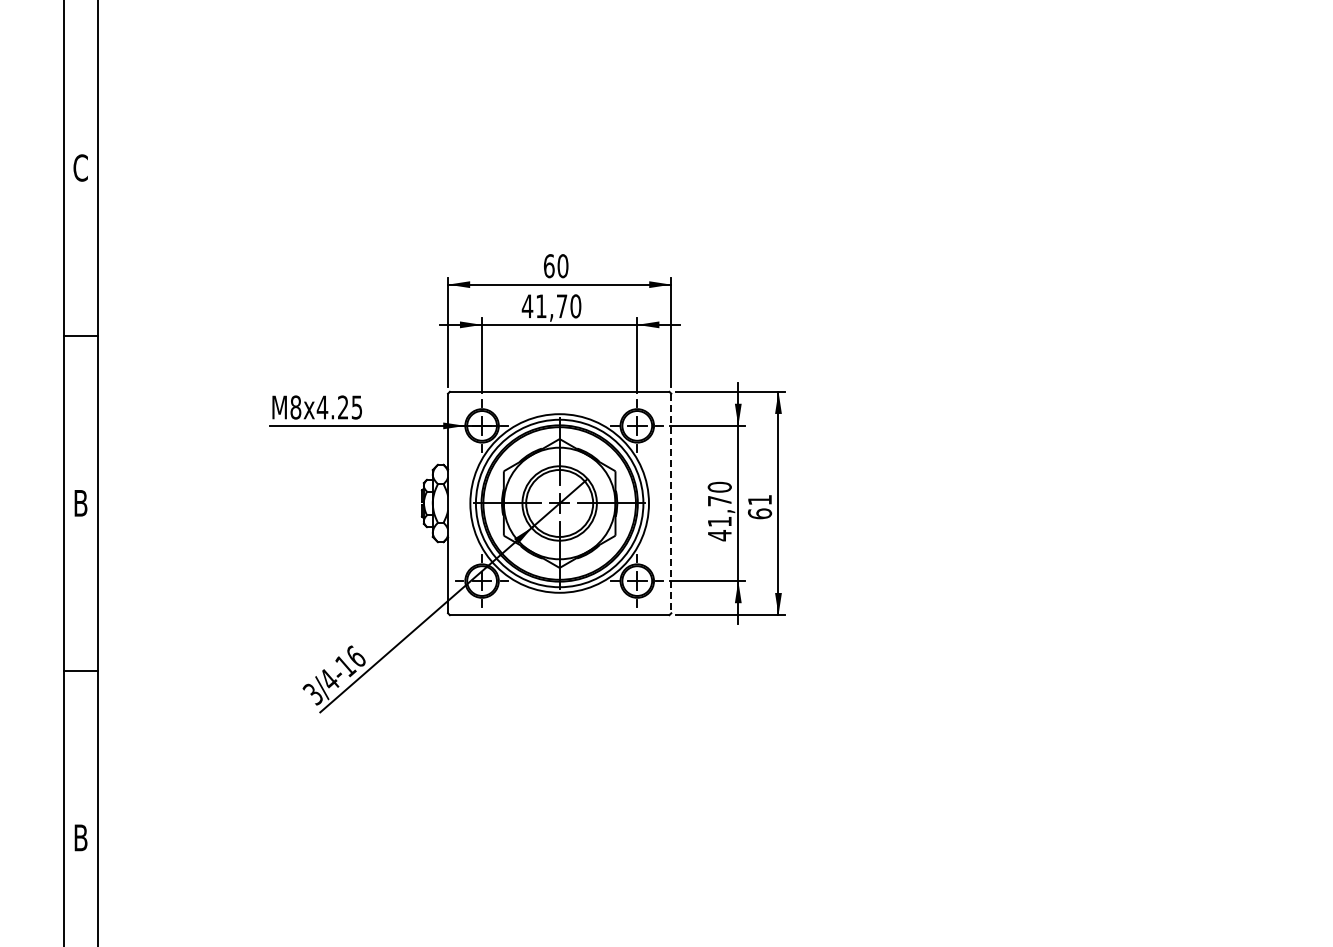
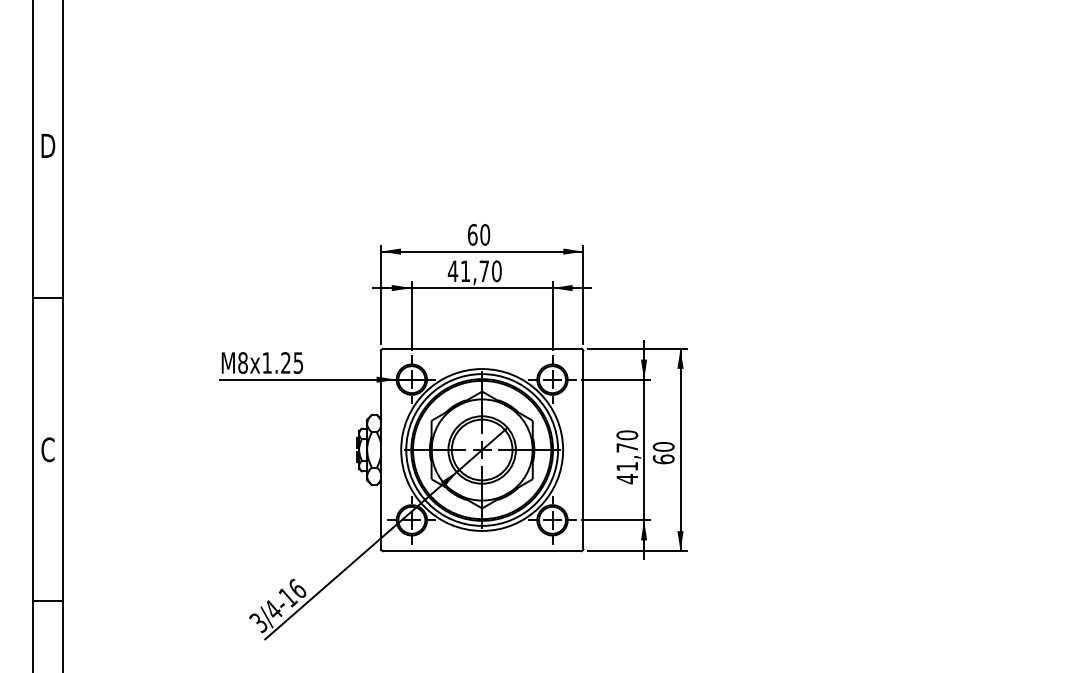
text: (80, 167) -> (47, 145), C -> D
text: (322, 407) -> (267, 362), M8x4.25 -> M8x1.25
text: (760, 499) -> (664, 446), 61 -> 60
text: (80, 502) -> (47, 449), B -> C
line: (671, 503) -> (583, 450), dashed -> solid

